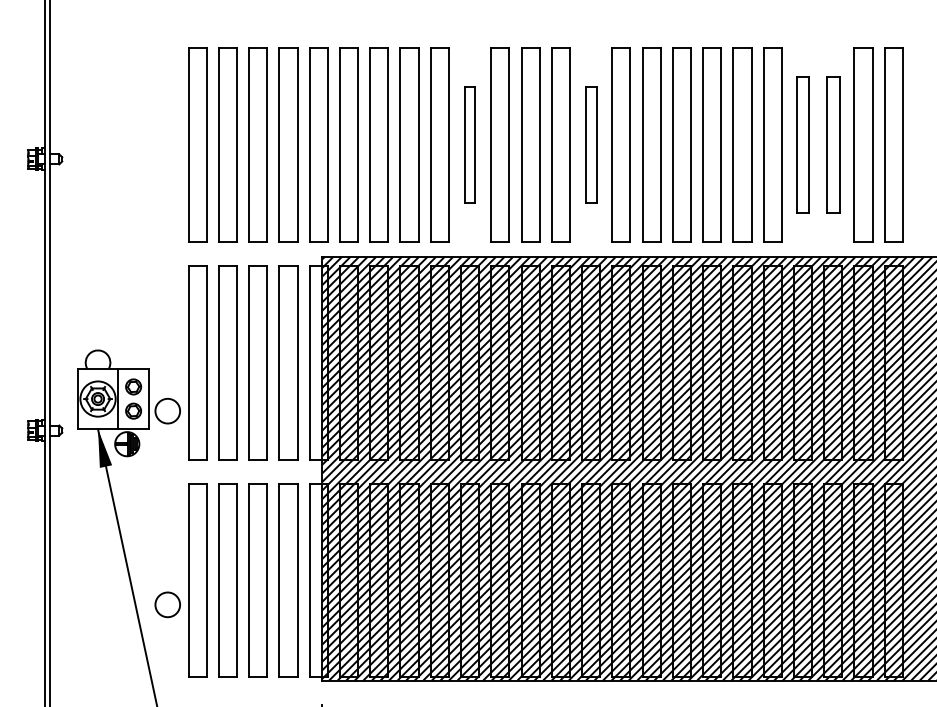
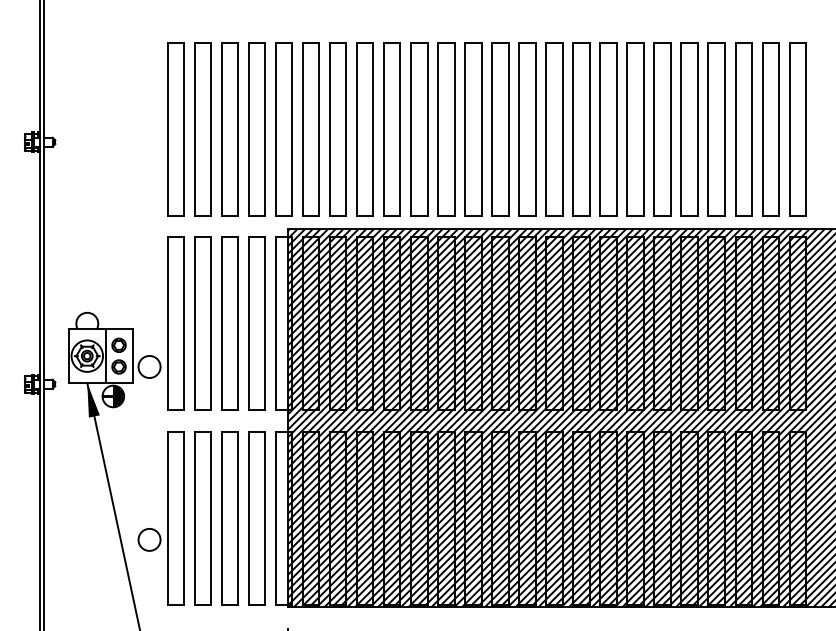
part: (469, 144) -> (418, 128), size x1.67
part: (590, 144) -> (526, 128), size x1.67
part: (802, 144) -> (716, 128), size x1.43
part: (832, 144) -> (742, 128), size x1.43

